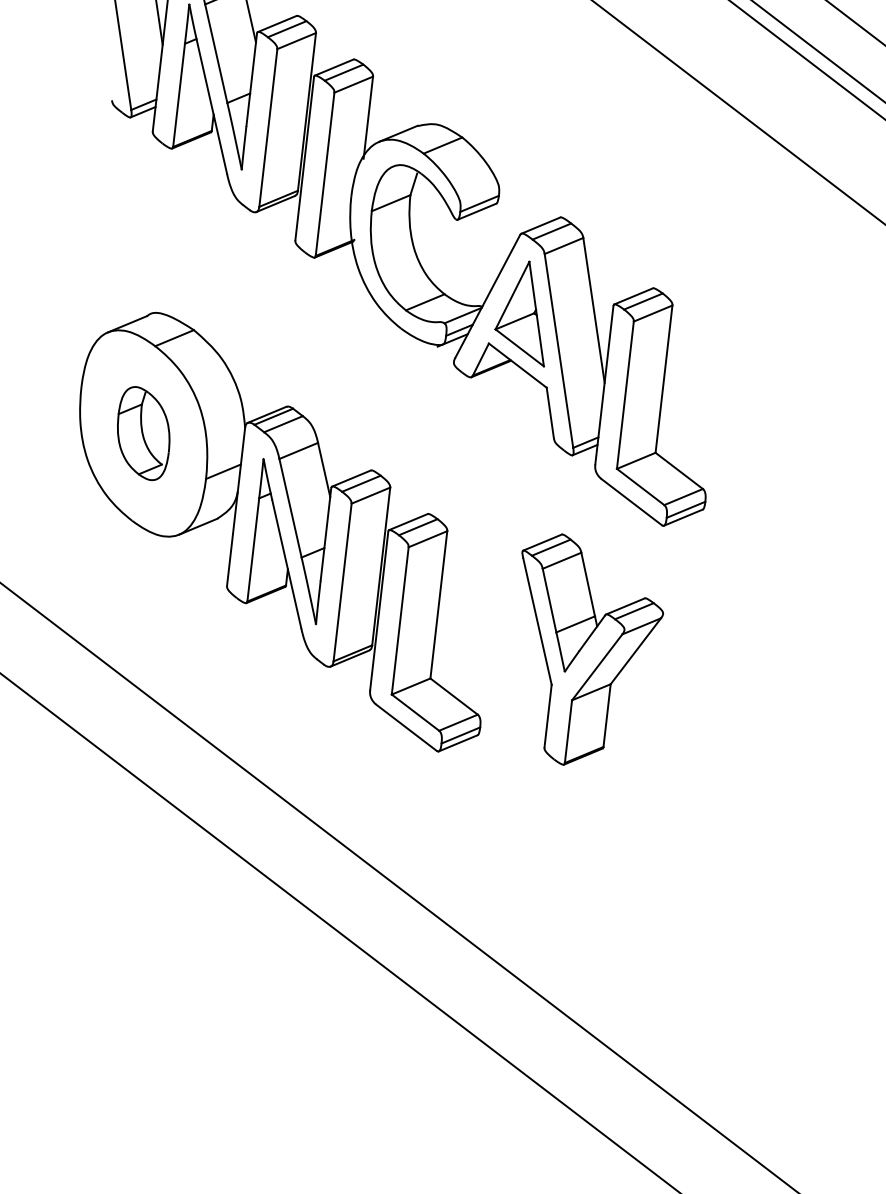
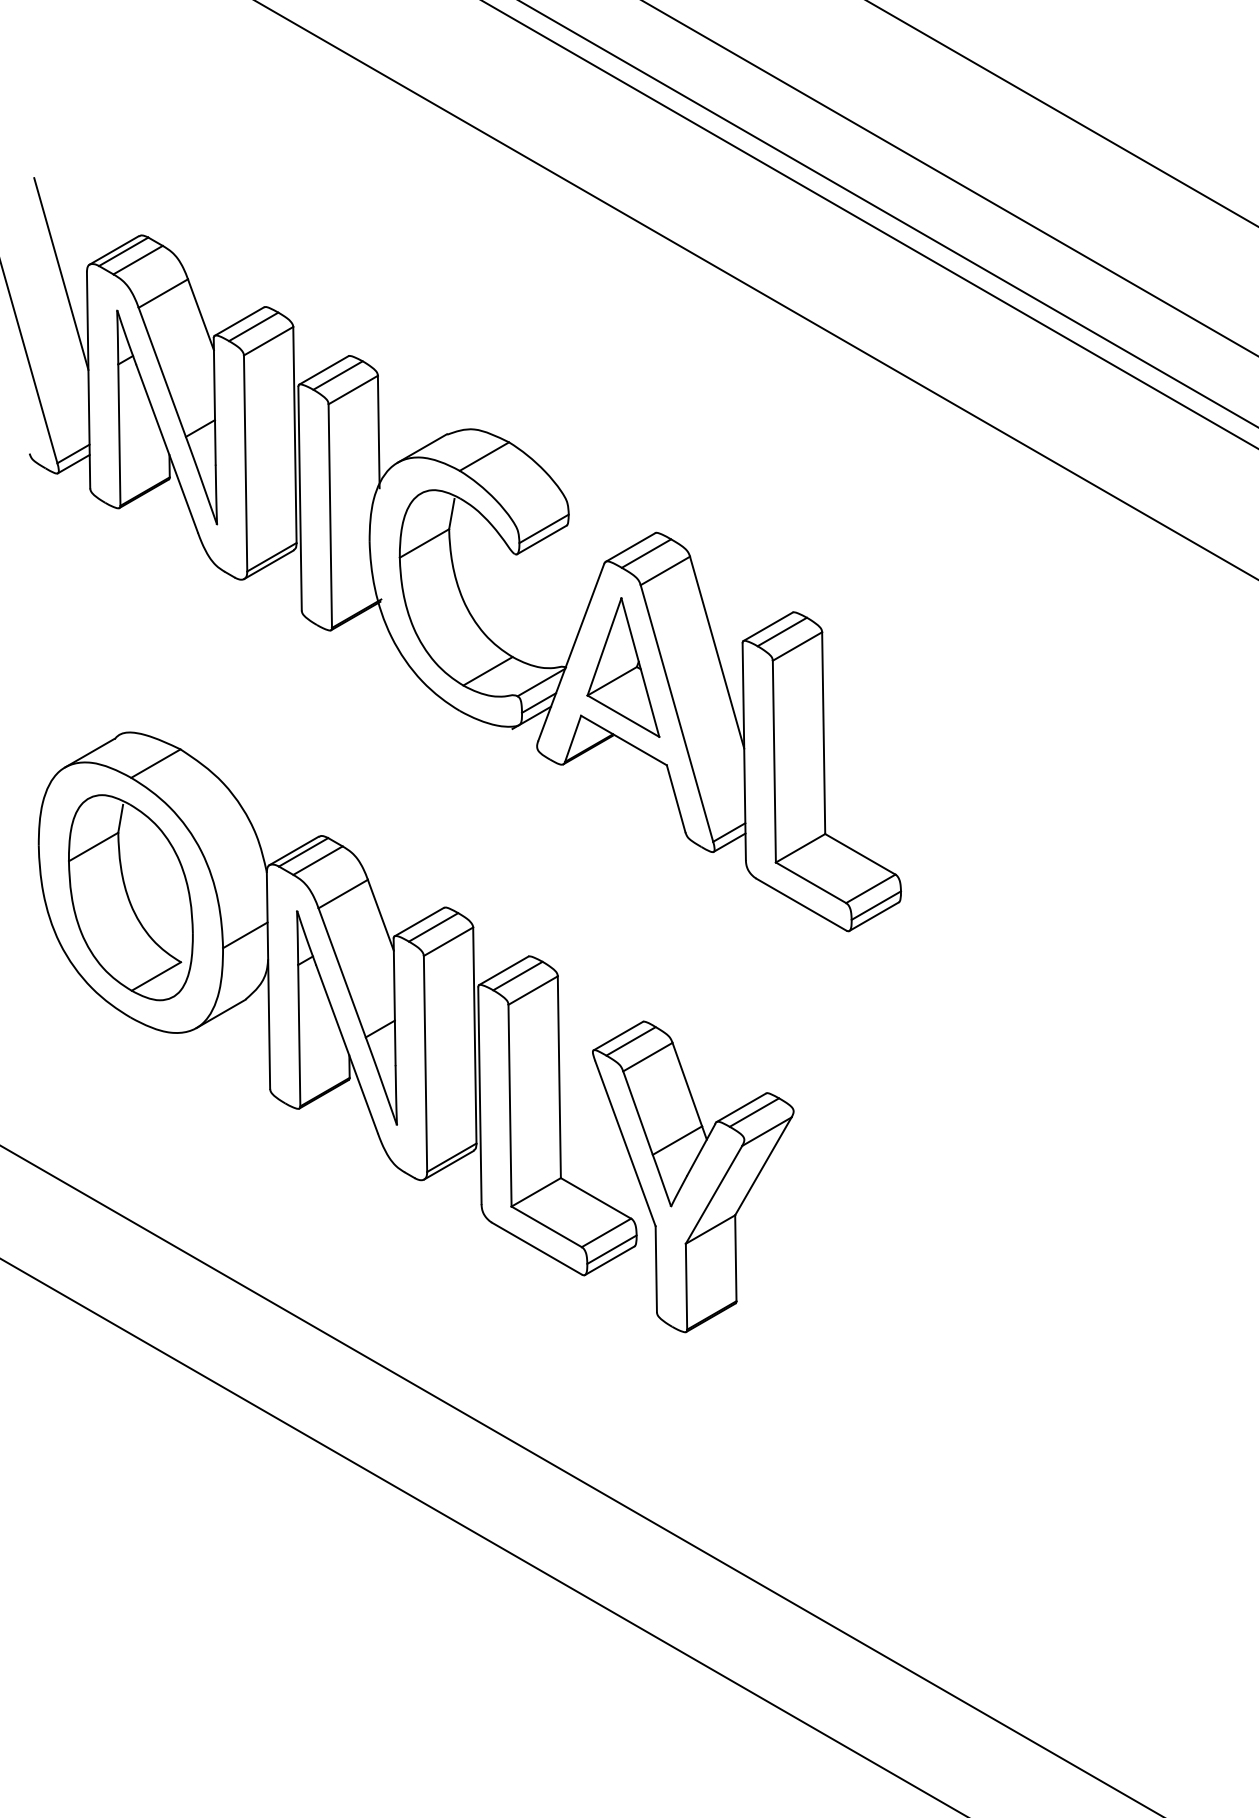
part: (143, 433) -> (130, 897), size x1.67
part: (583, 652) -> (693, 1176), moved

